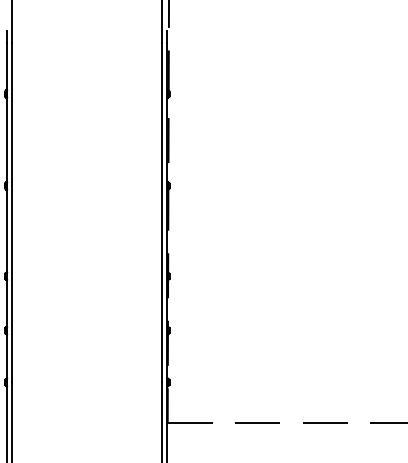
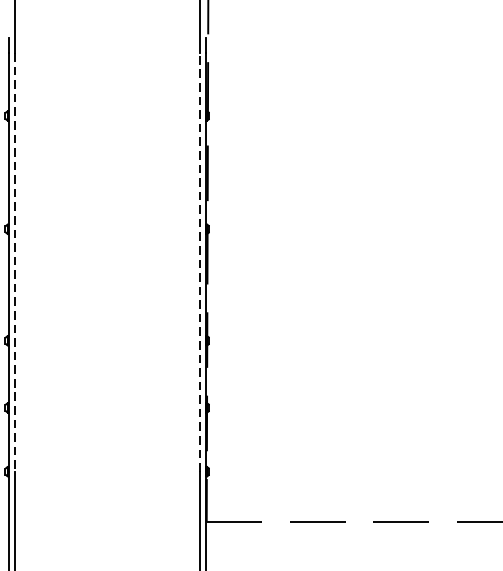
line: (12, 212) -> (15, 262), solid -> dashed
line: (162, 212) -> (200, 262), solid -> dashed

